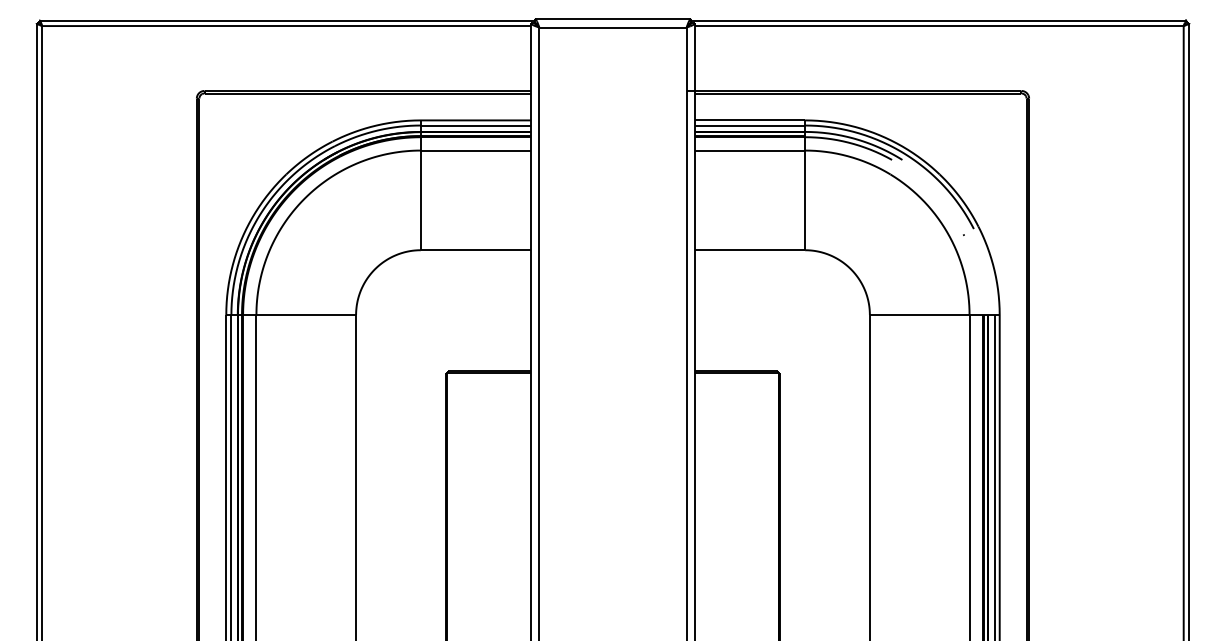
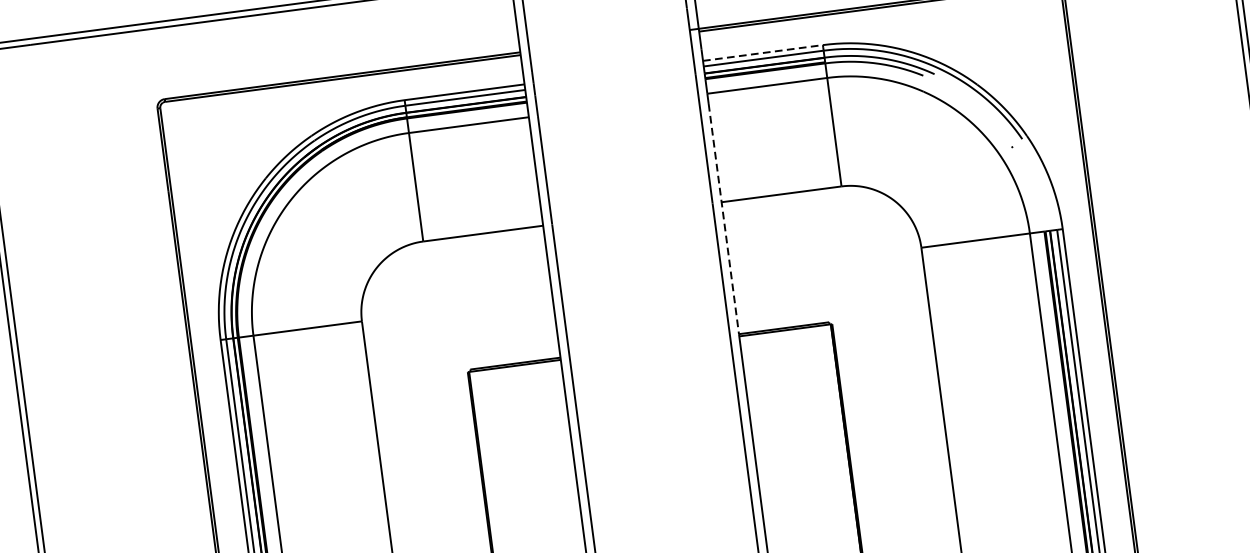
line: (750, 120) -> (763, 53), solid -> dashed
line: (694, 265) -> (723, 218), solid -> dashed

